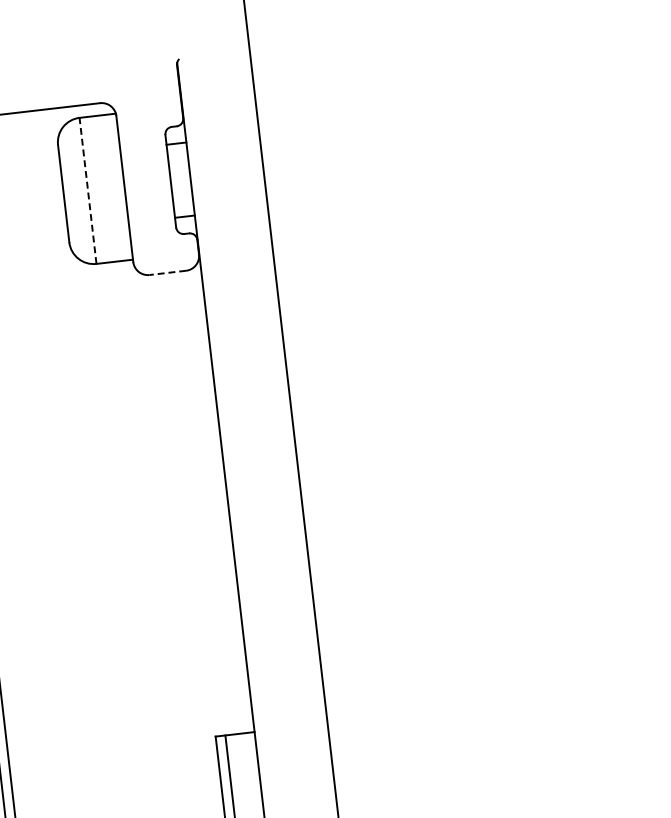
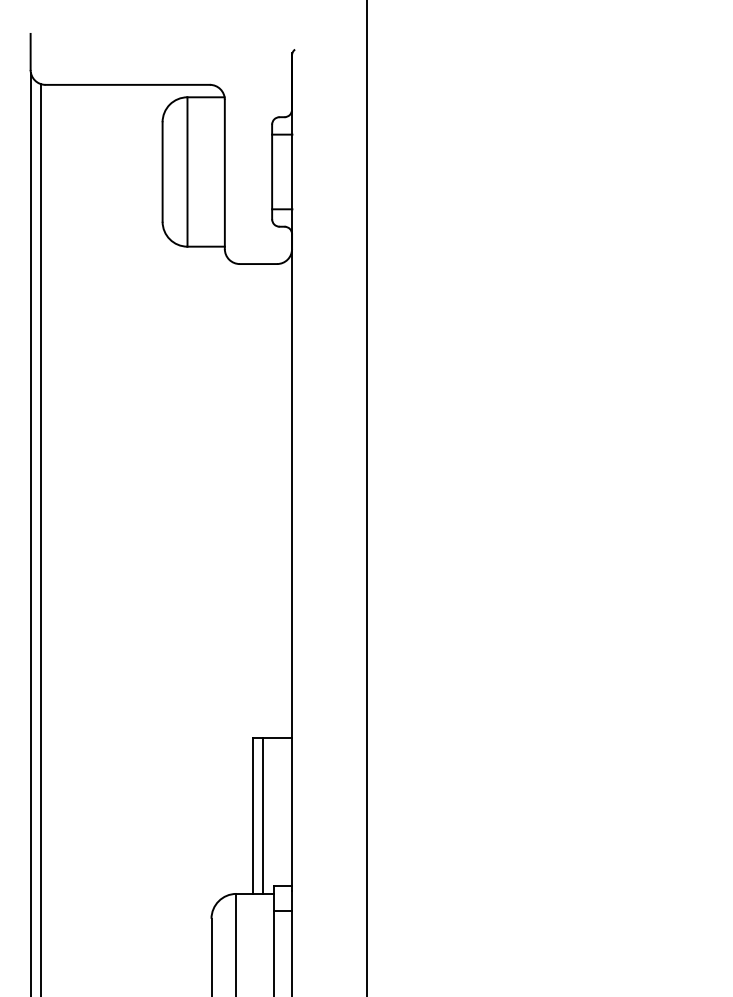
line: (88, 191) -> (187, 172), dashed -> solid
line: (167, 273) -> (258, 264), dashed -> solid

